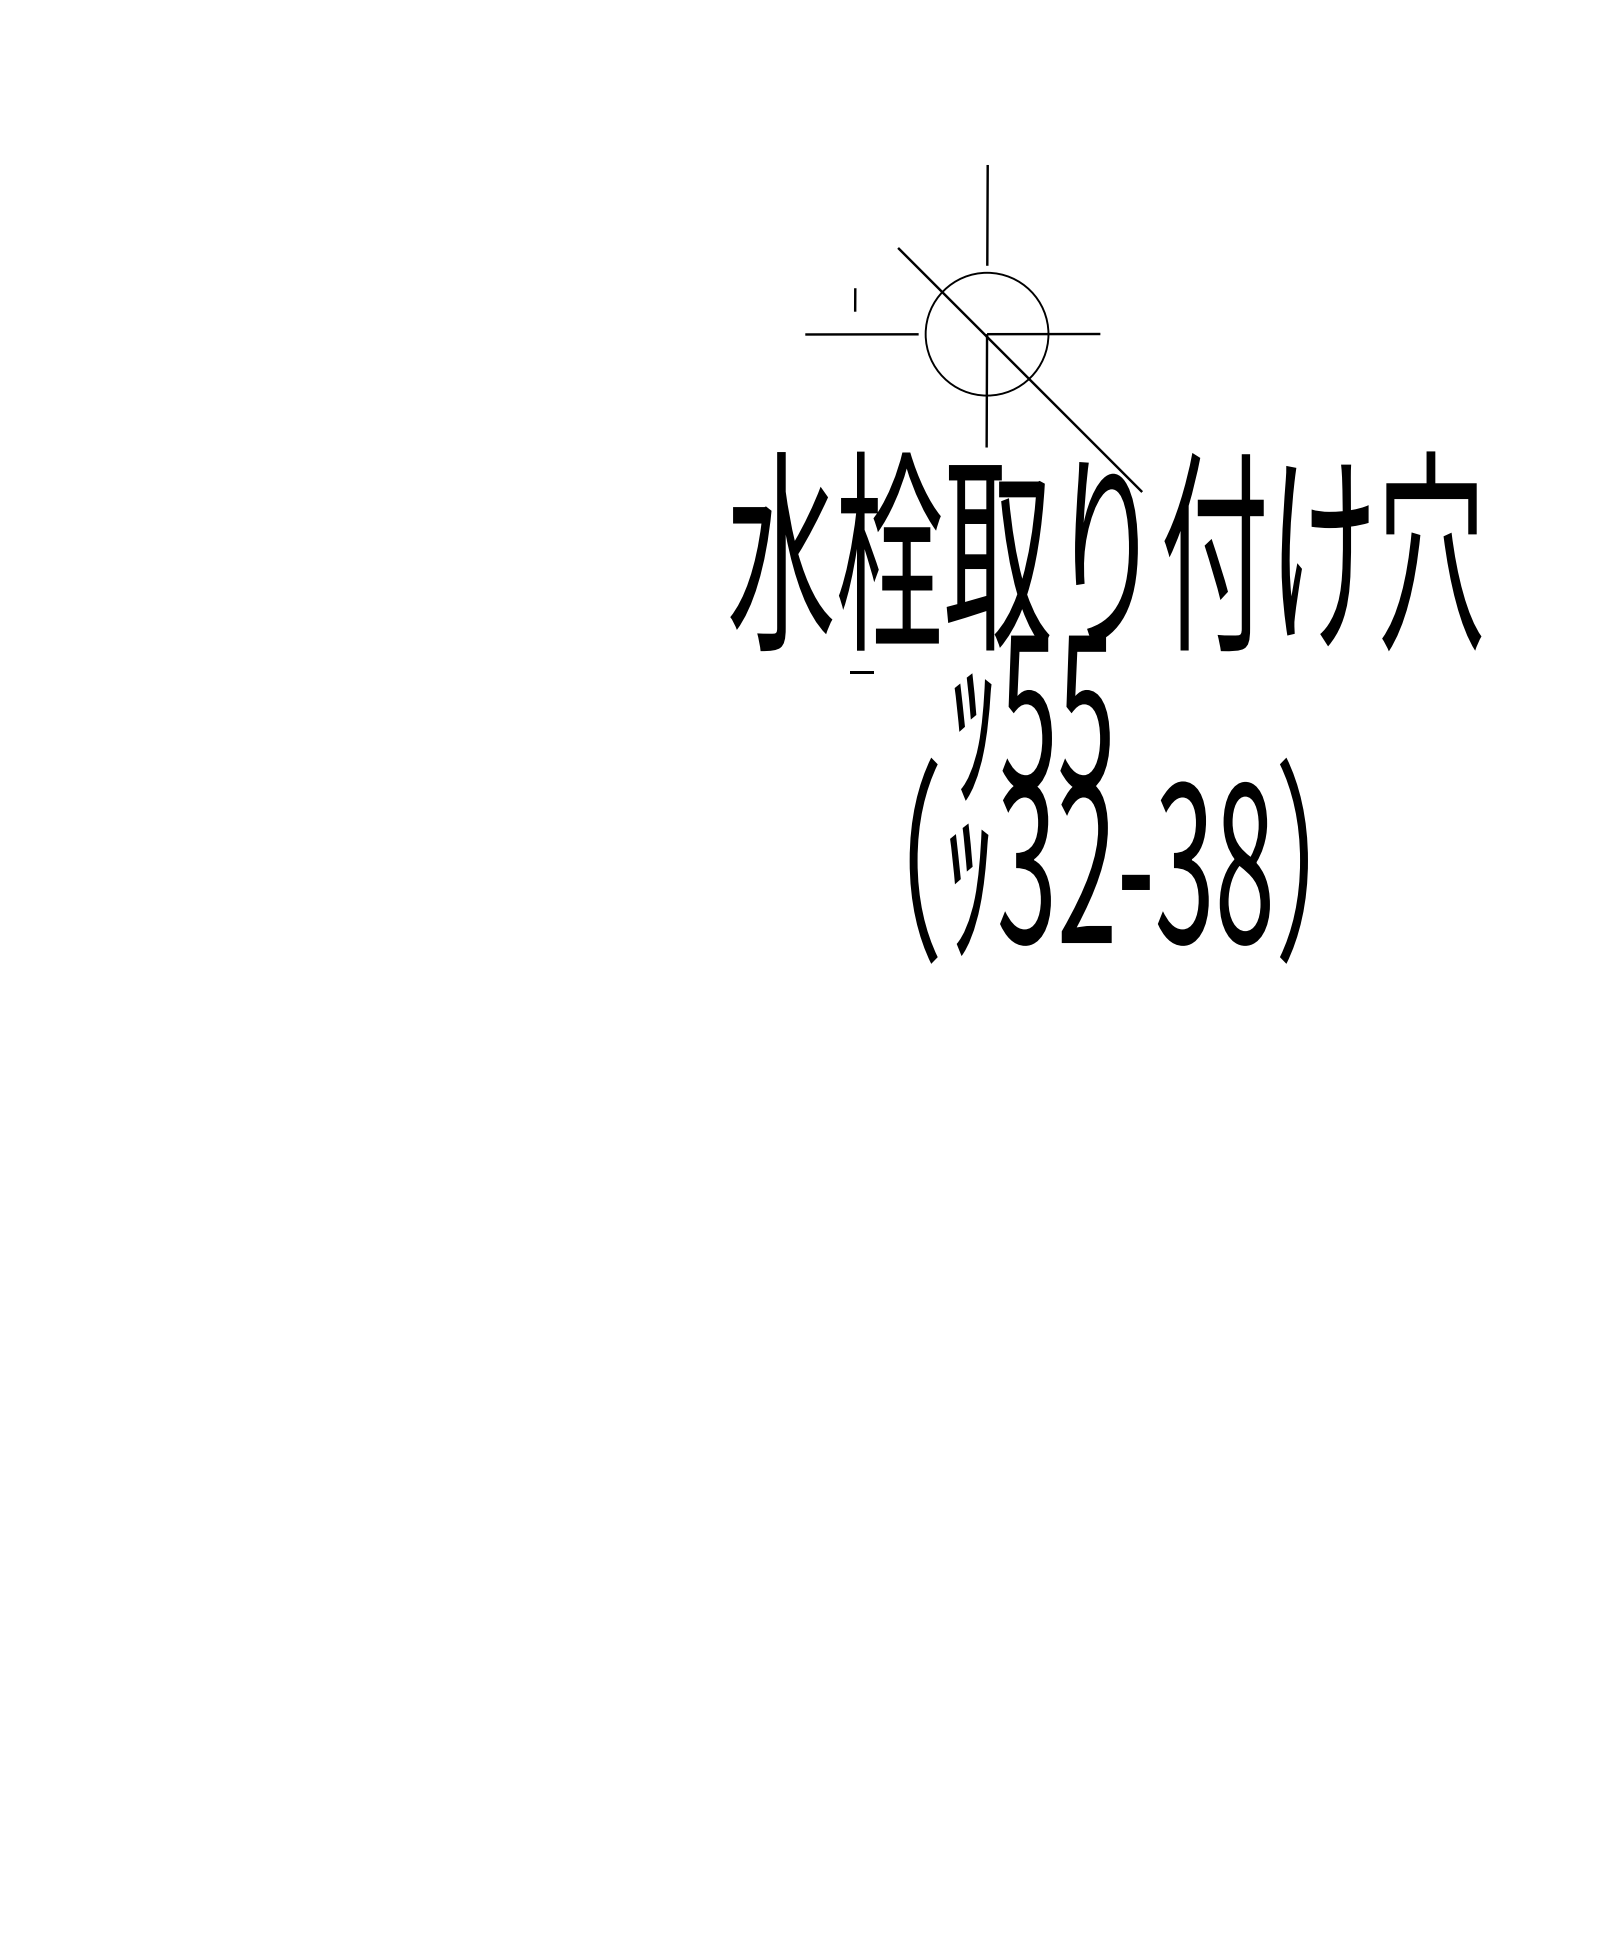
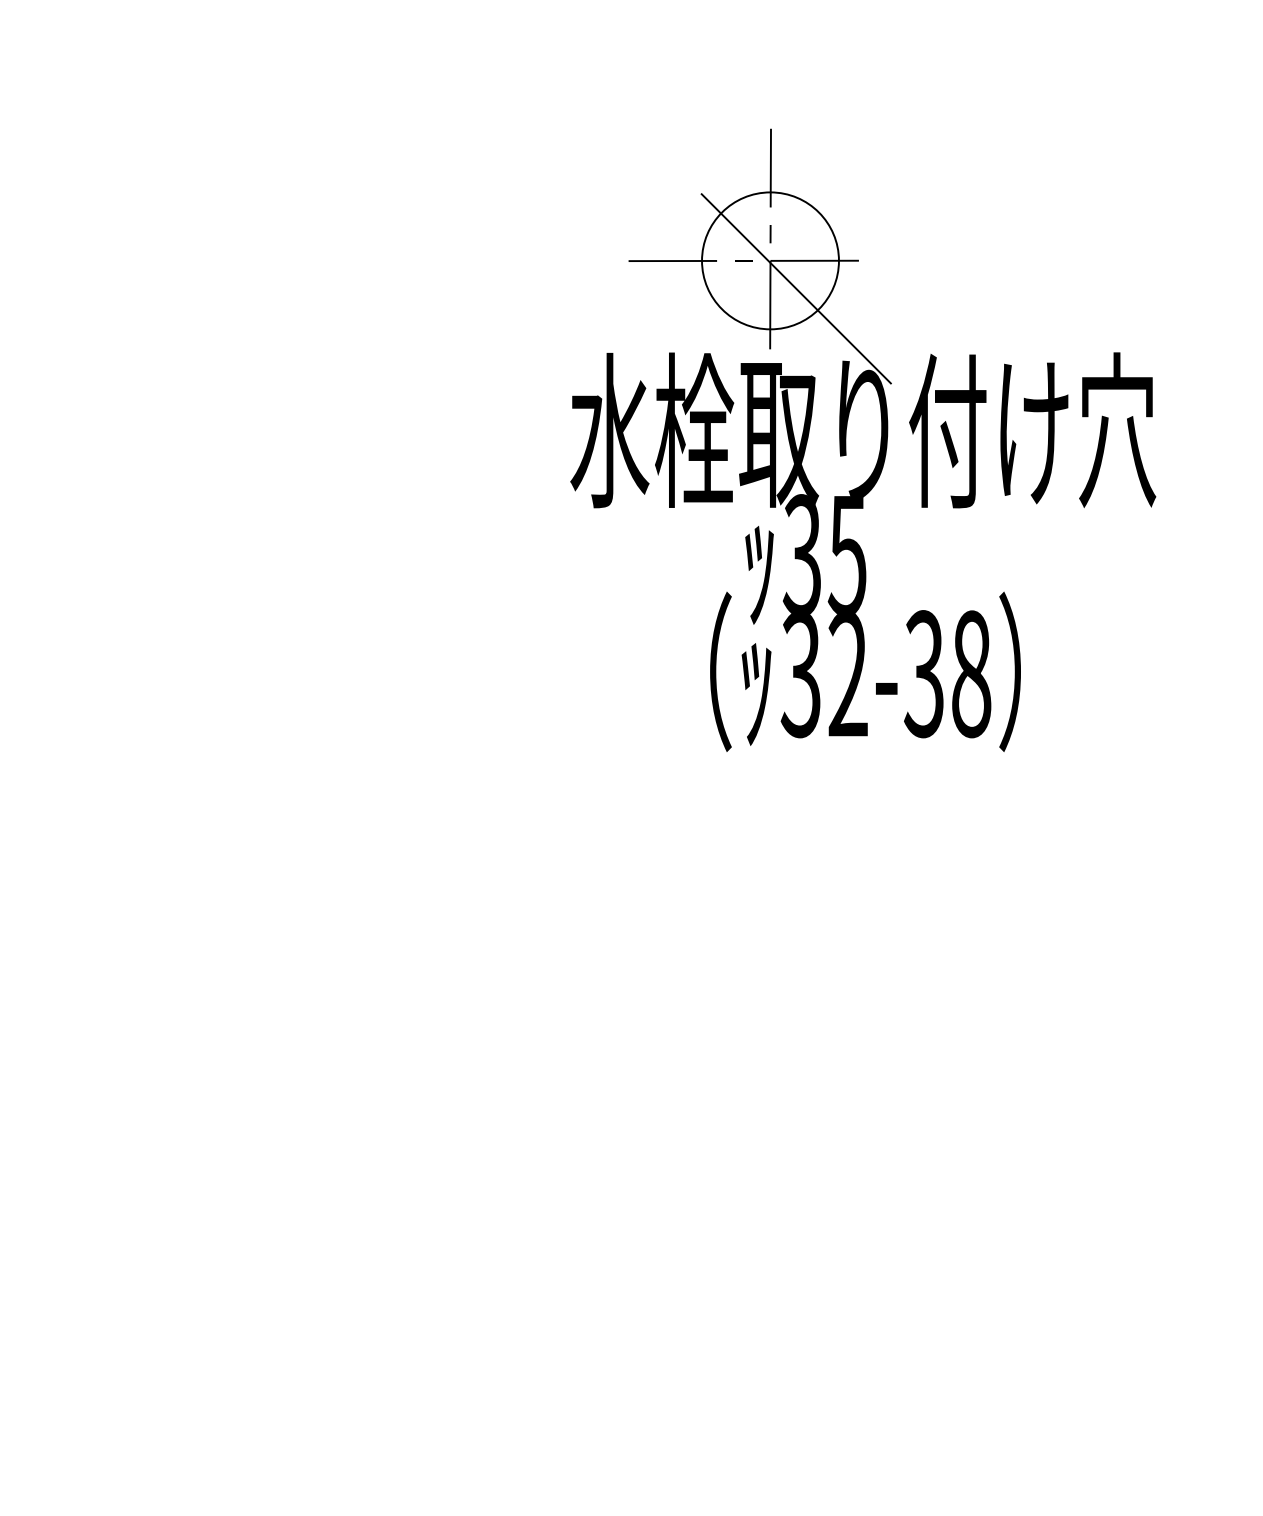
line: (855, 300) -> (770, 234), moved
circle: (987, 333) -> (770, 260), size x1.43
line: (861, 671) -> (743, 260), moved
text: (1026, 710) -> (801, 554), 55 -> 35

